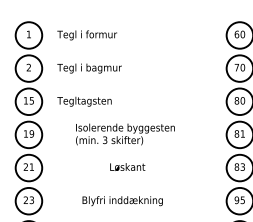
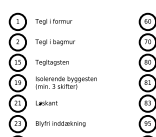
text: (125, 133) -> (66, 82), moved
text: (127, 166) -> (46, 102), moved
text: (122, 200) -> (60, 123), moved

